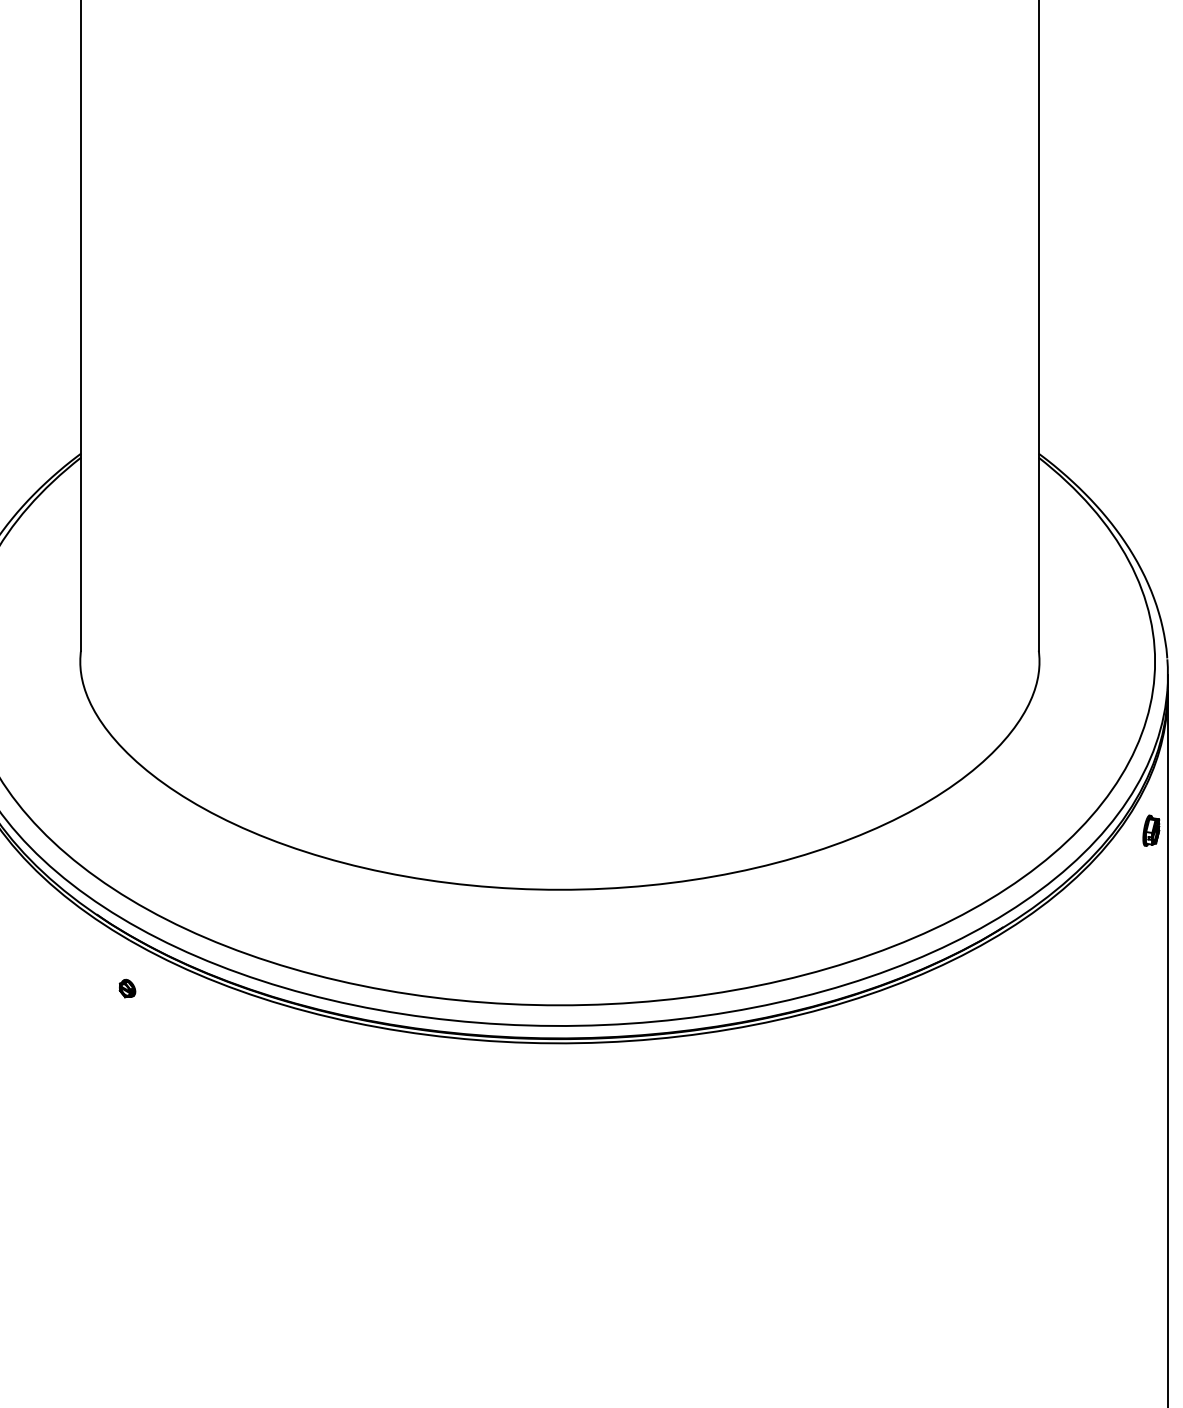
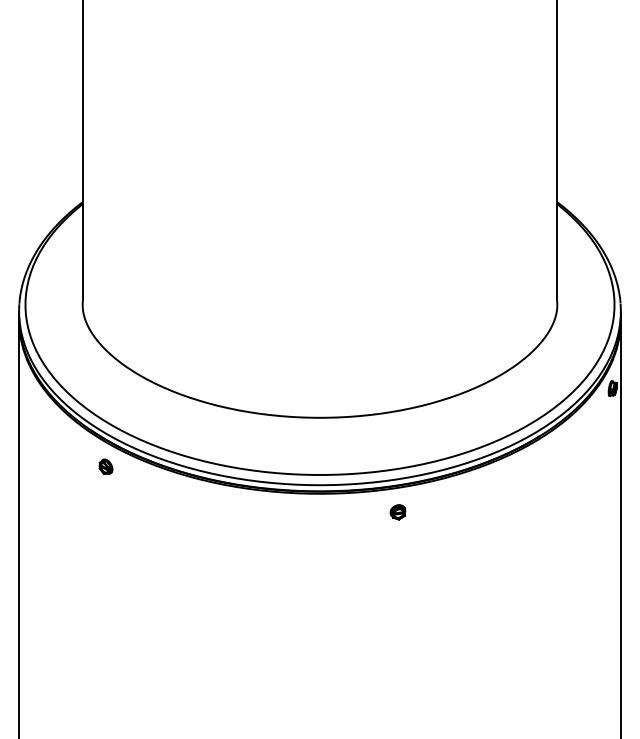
part: (126, 988) -> (105, 466), size x1.67
part: (716, 1081) -> (397, 512), added

